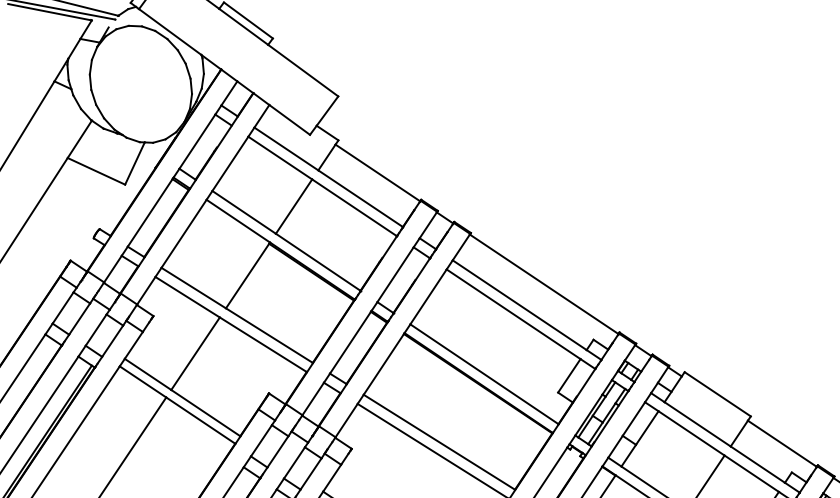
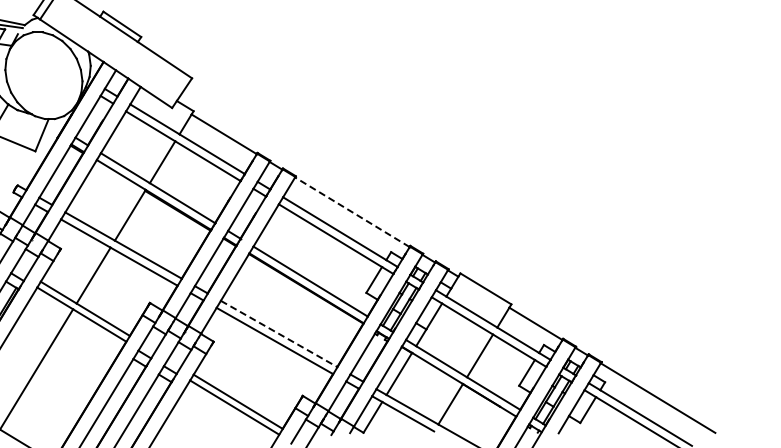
line: (542, 284) -> (351, 212), solid -> dashed
line: (439, 441) -> (279, 333), solid -> dashed

